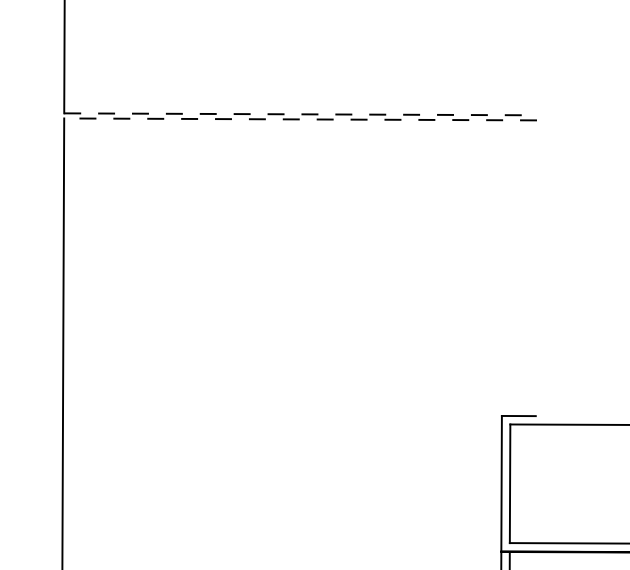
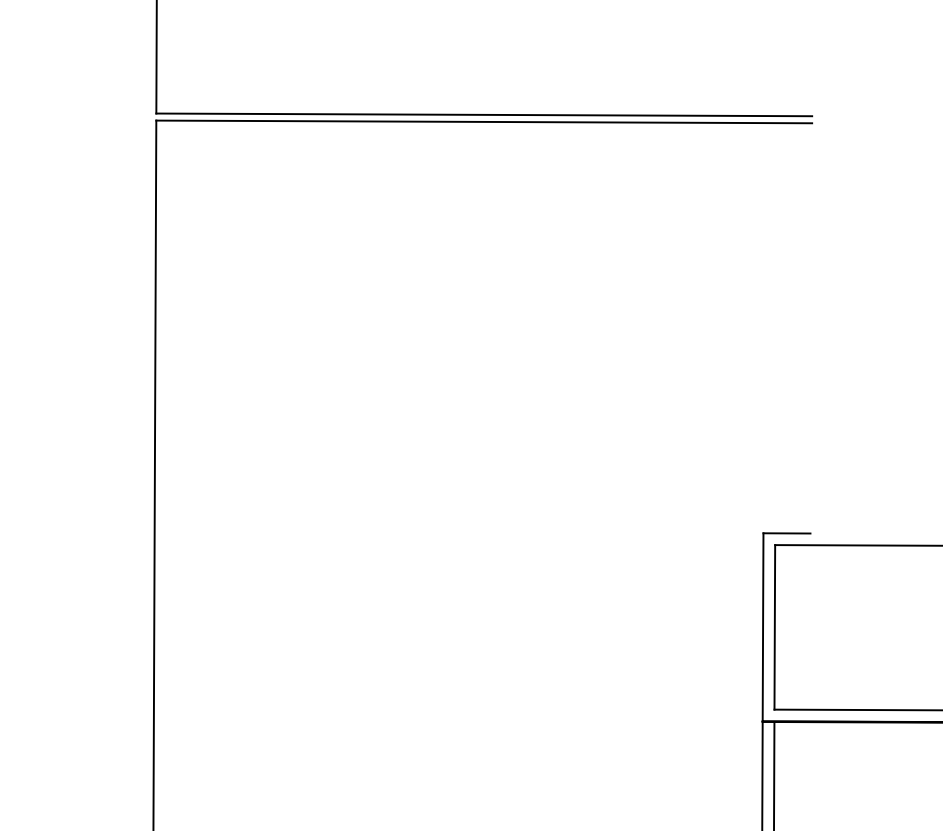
line: (300, 114) -> (484, 114), dashed -> solid
line: (300, 119) -> (484, 121), dashed -> solid

